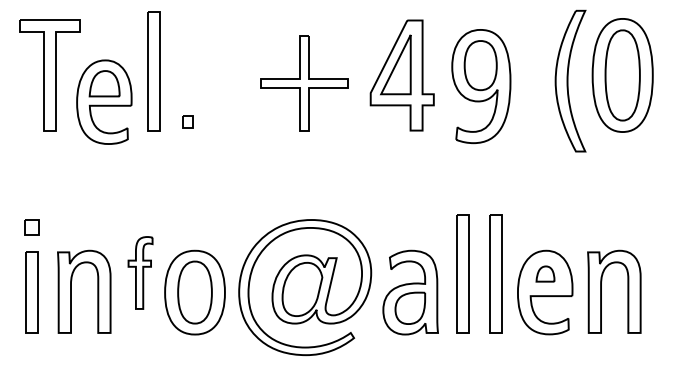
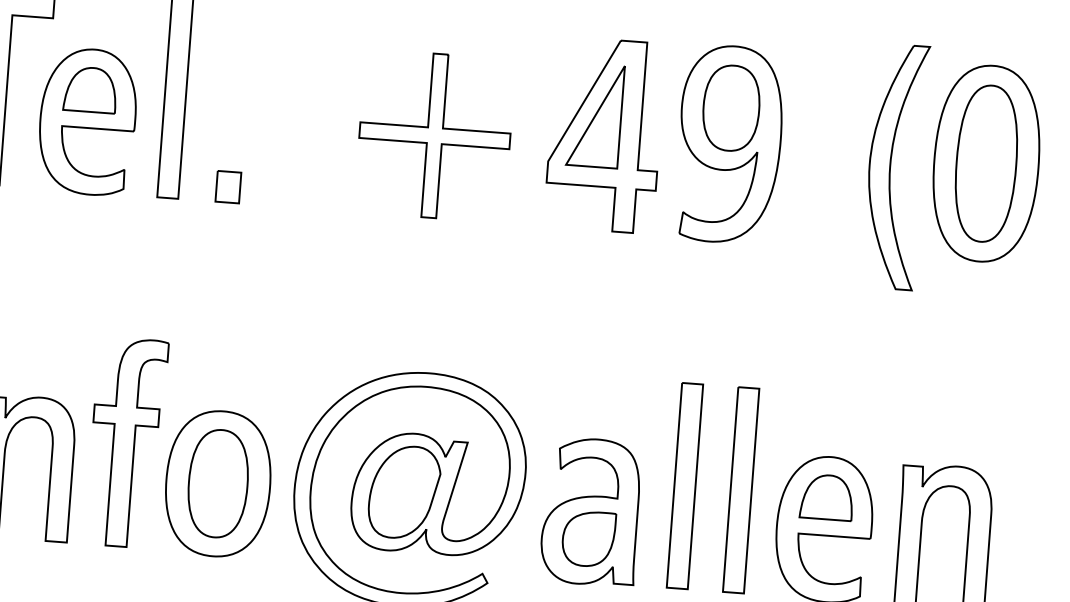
part: (481, 86) -> (729, 144), moved
part: (104, 101) -> (88, 120), moved
part: (187, 121) -> (227, 186), size x1.43
part: (140, 272) -> (126, 441), size x1.67
part: (545, 273) -> (827, 496), size x1.67

